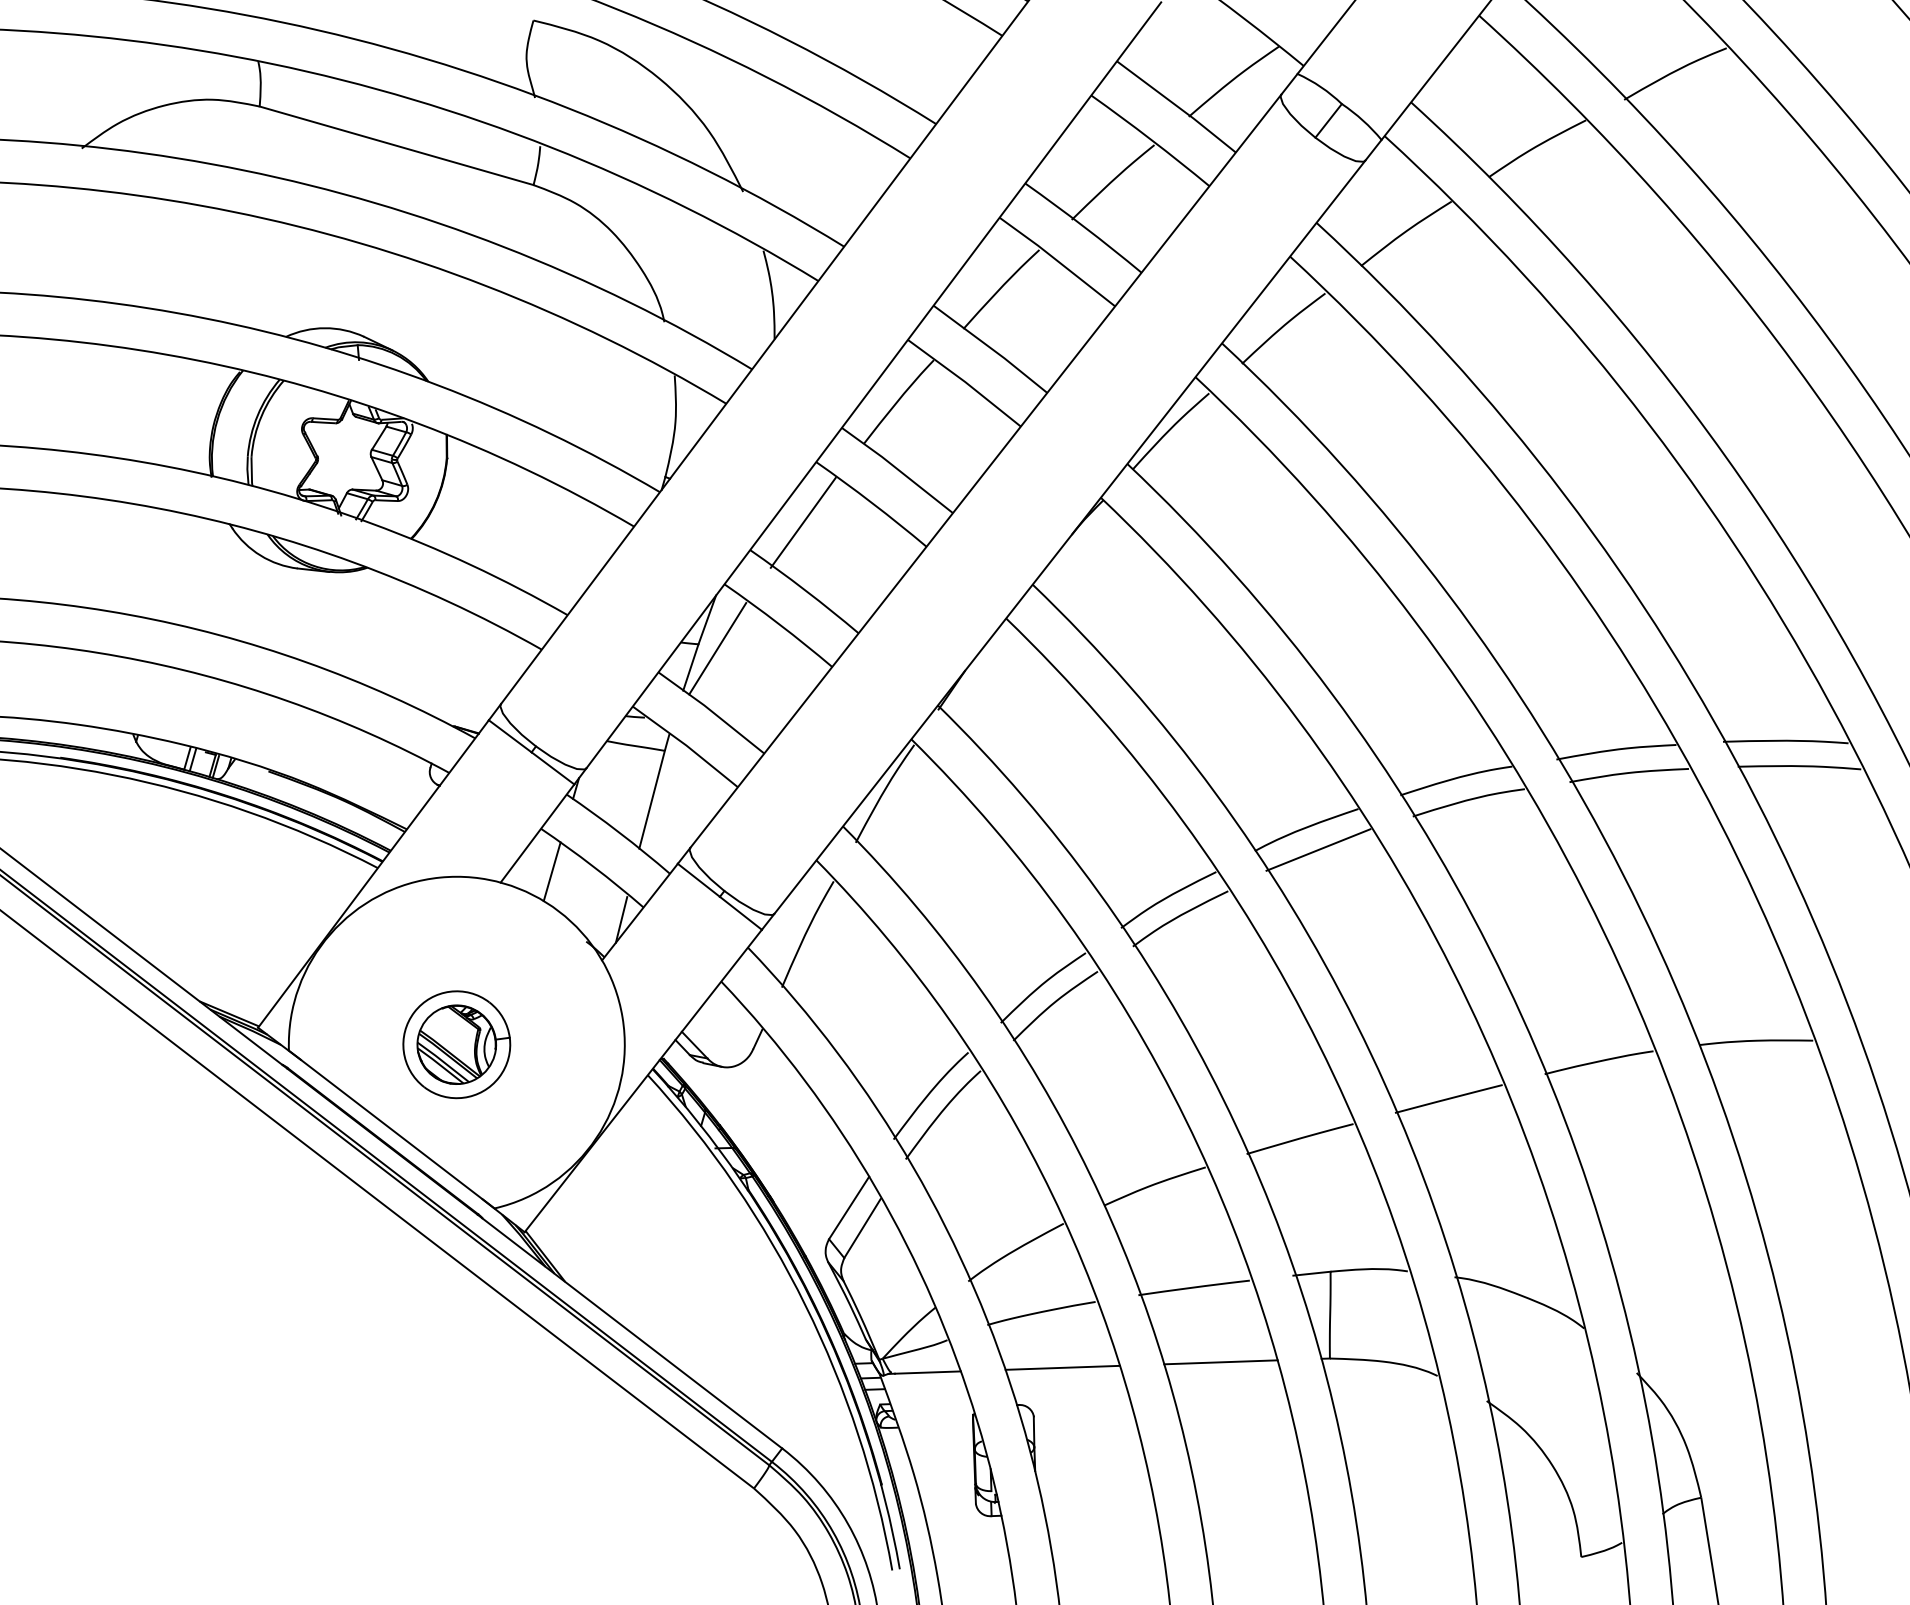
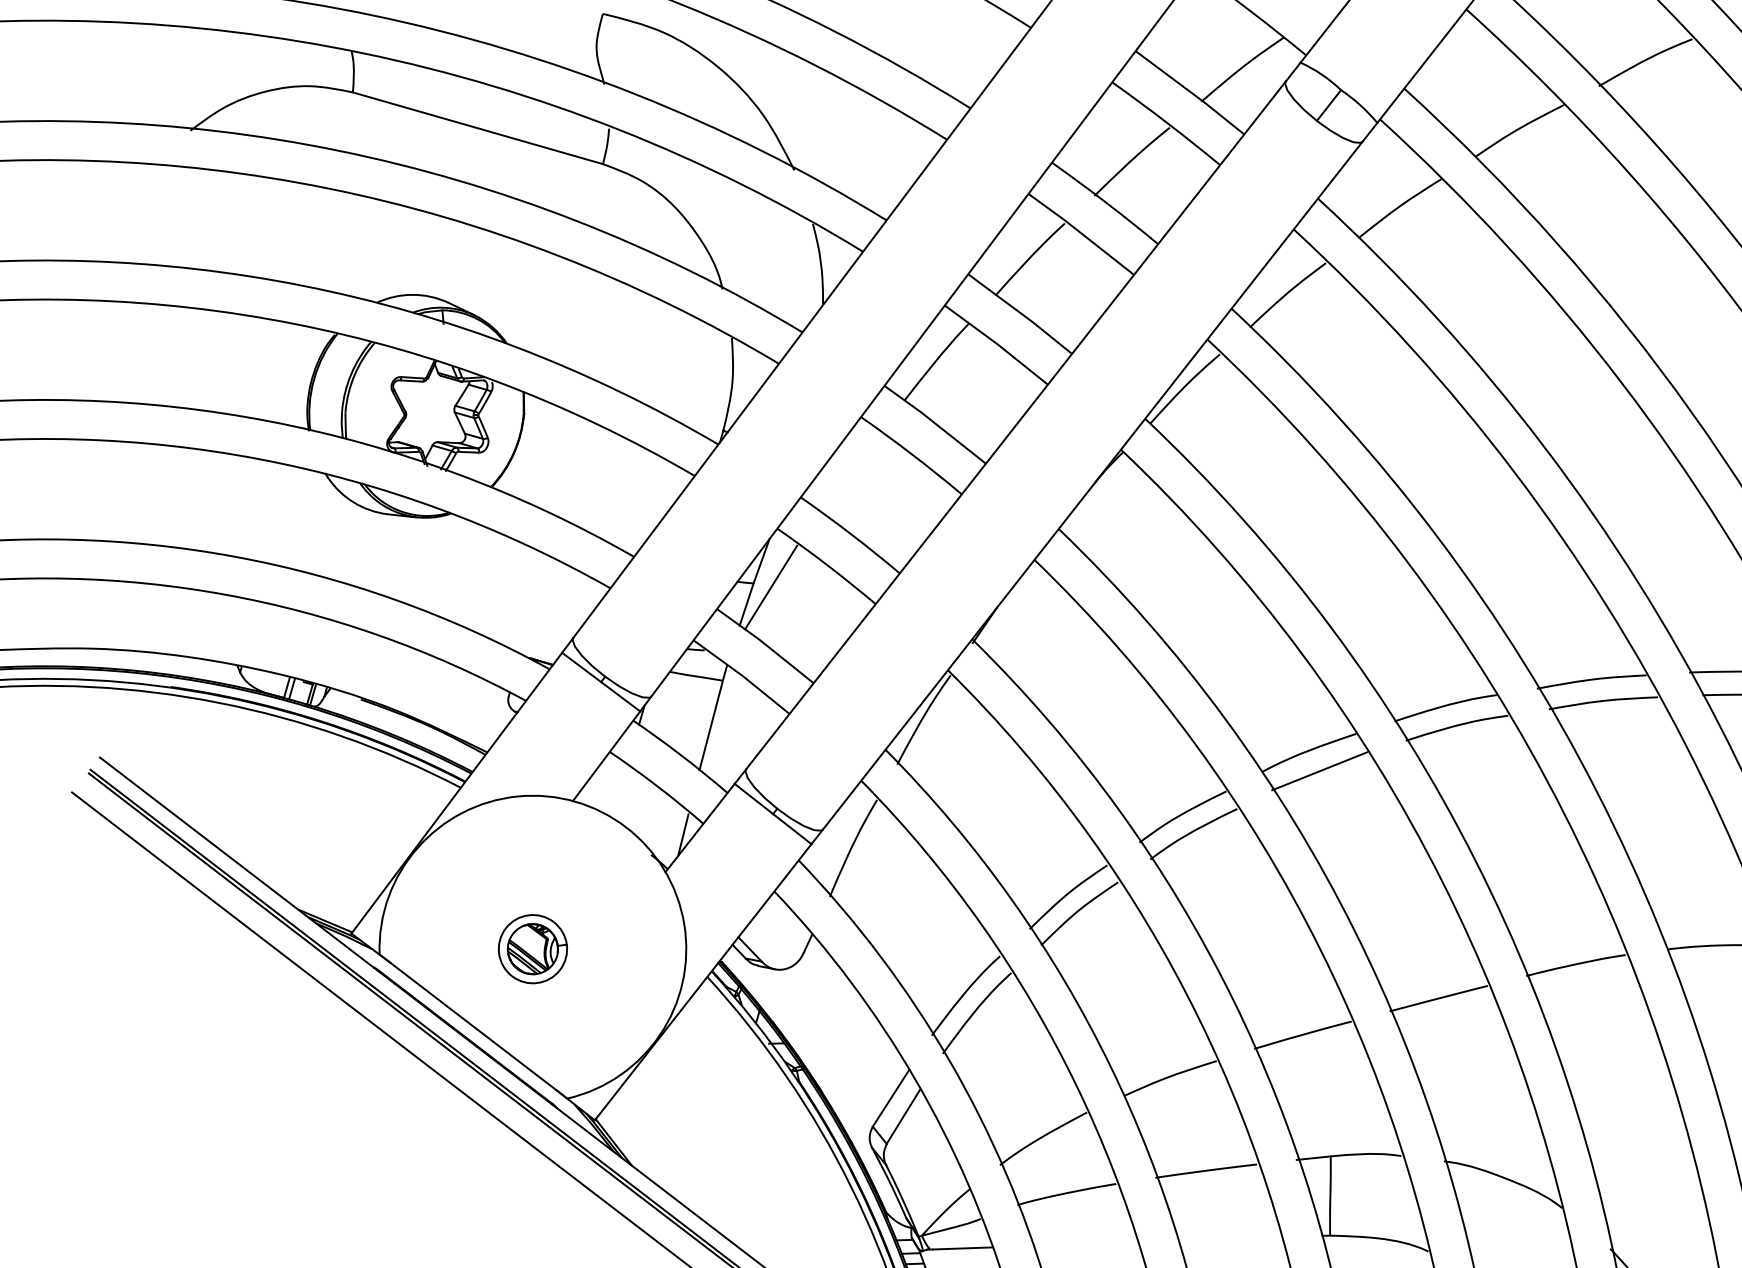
line: (802, 522) -> (848, 472), removed
line: (551, 871) -> (619, 790), removed
part: (456, 1044) -> (532, 948), size x0.7
line: (1220, 1362) -> (1230, 1239), removed
line: (1062, 1367) -> (1085, 1243), removed

